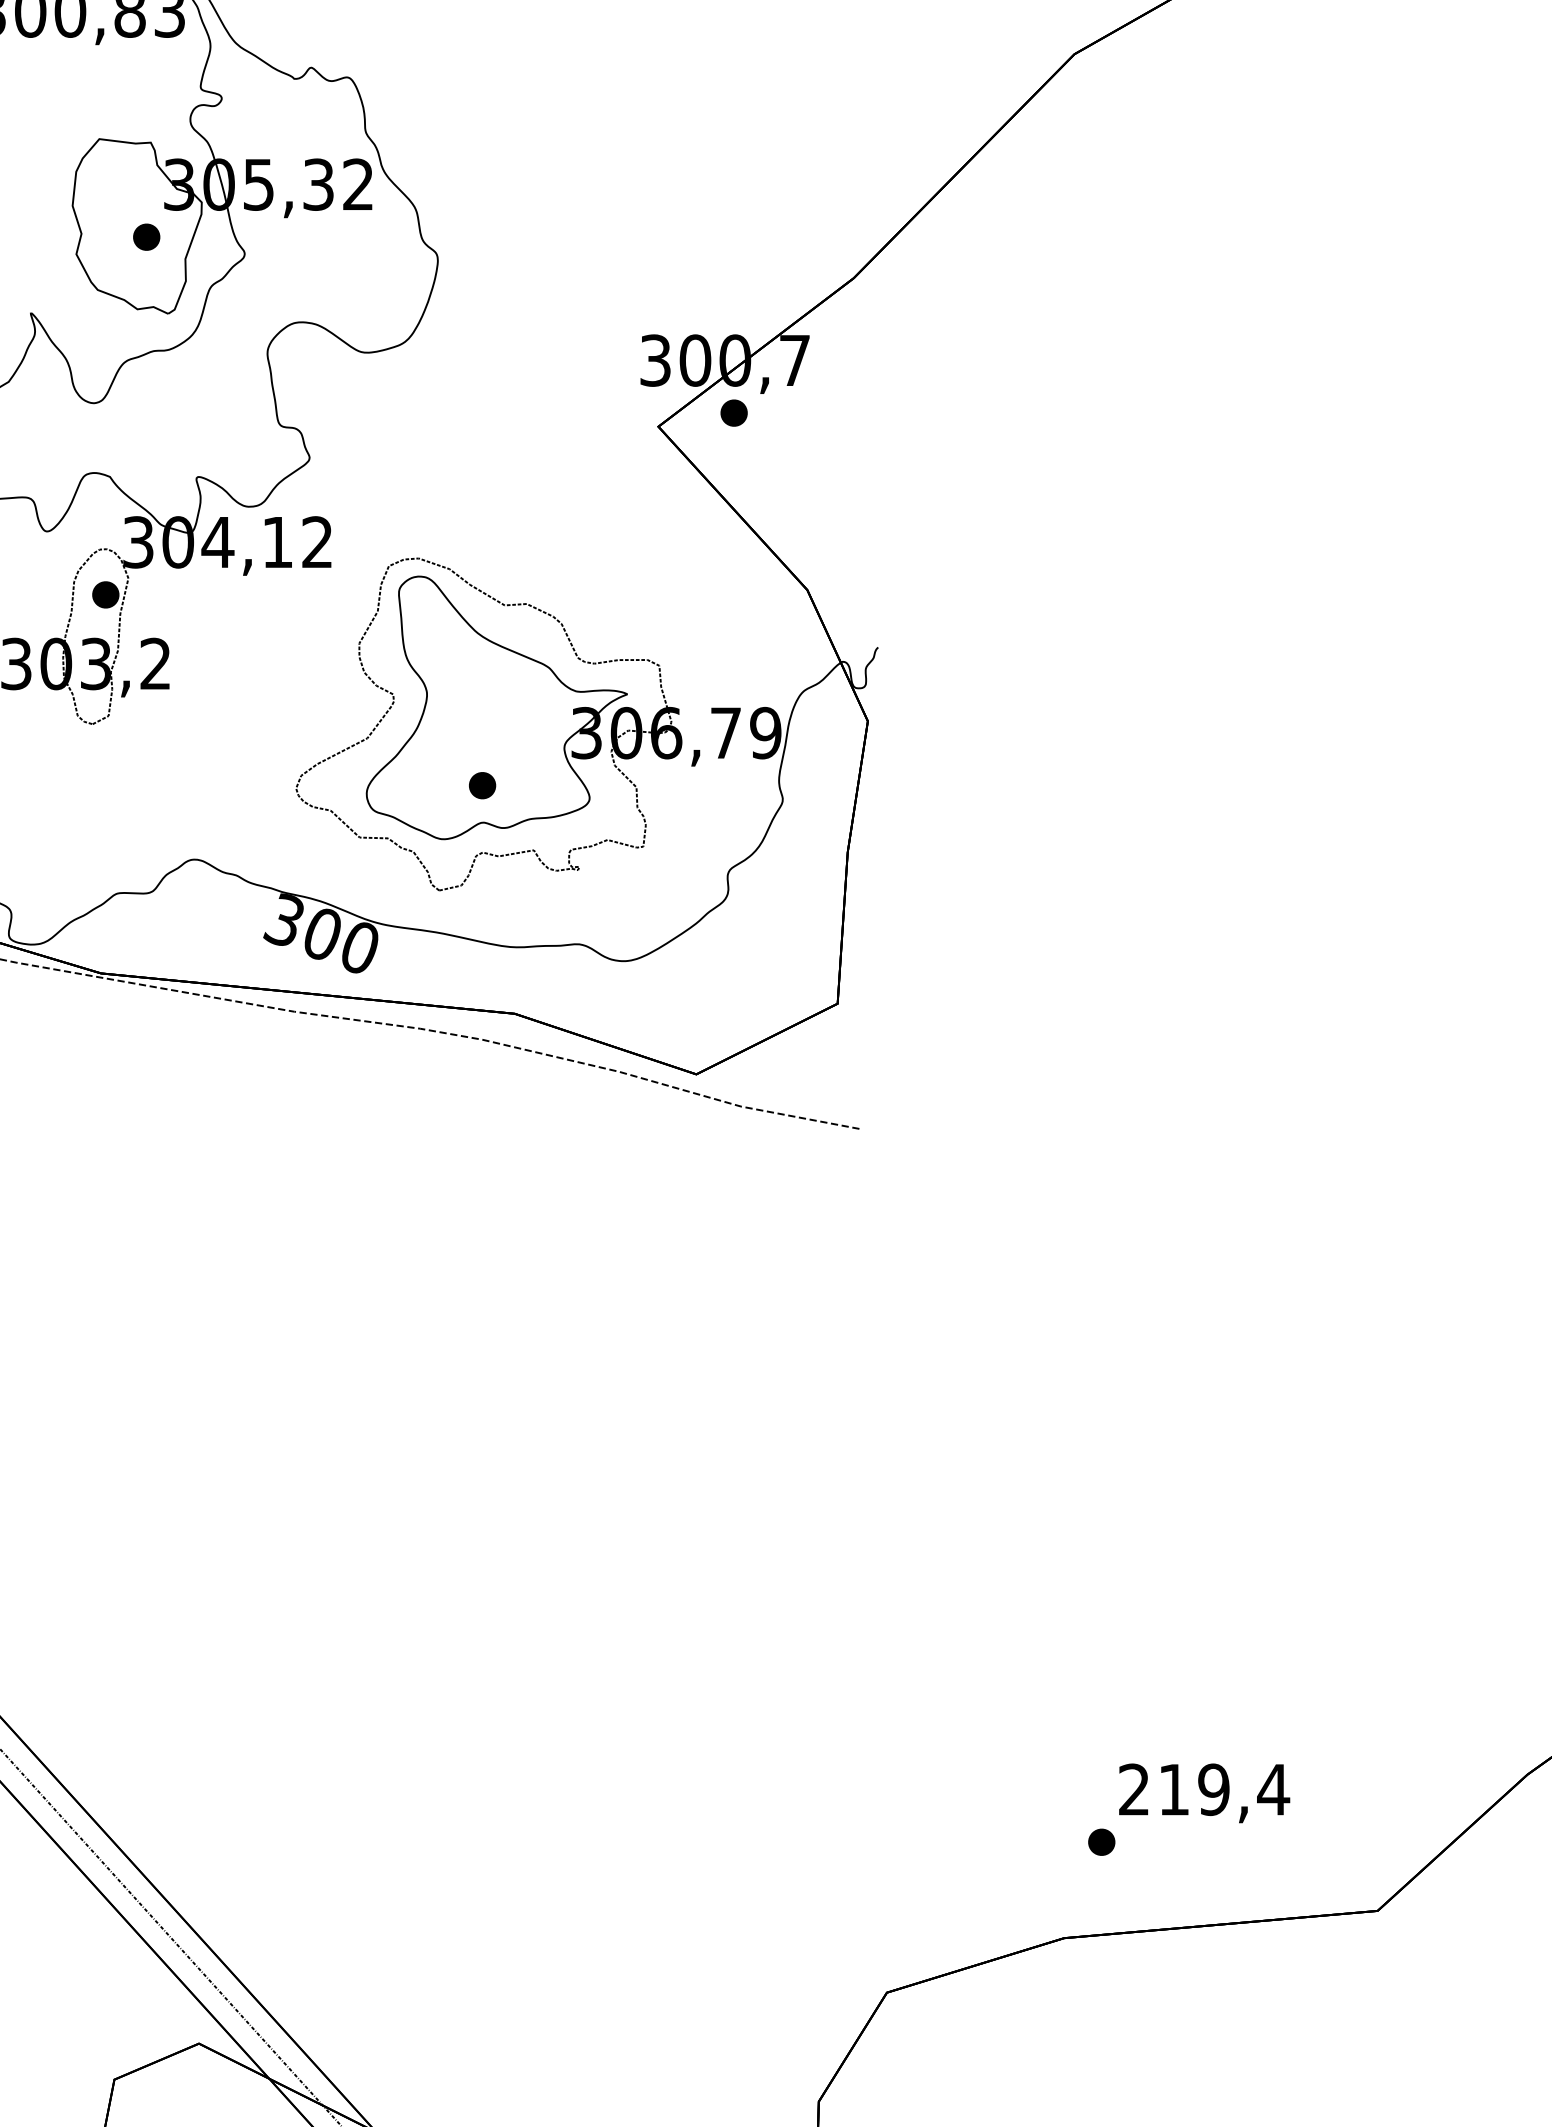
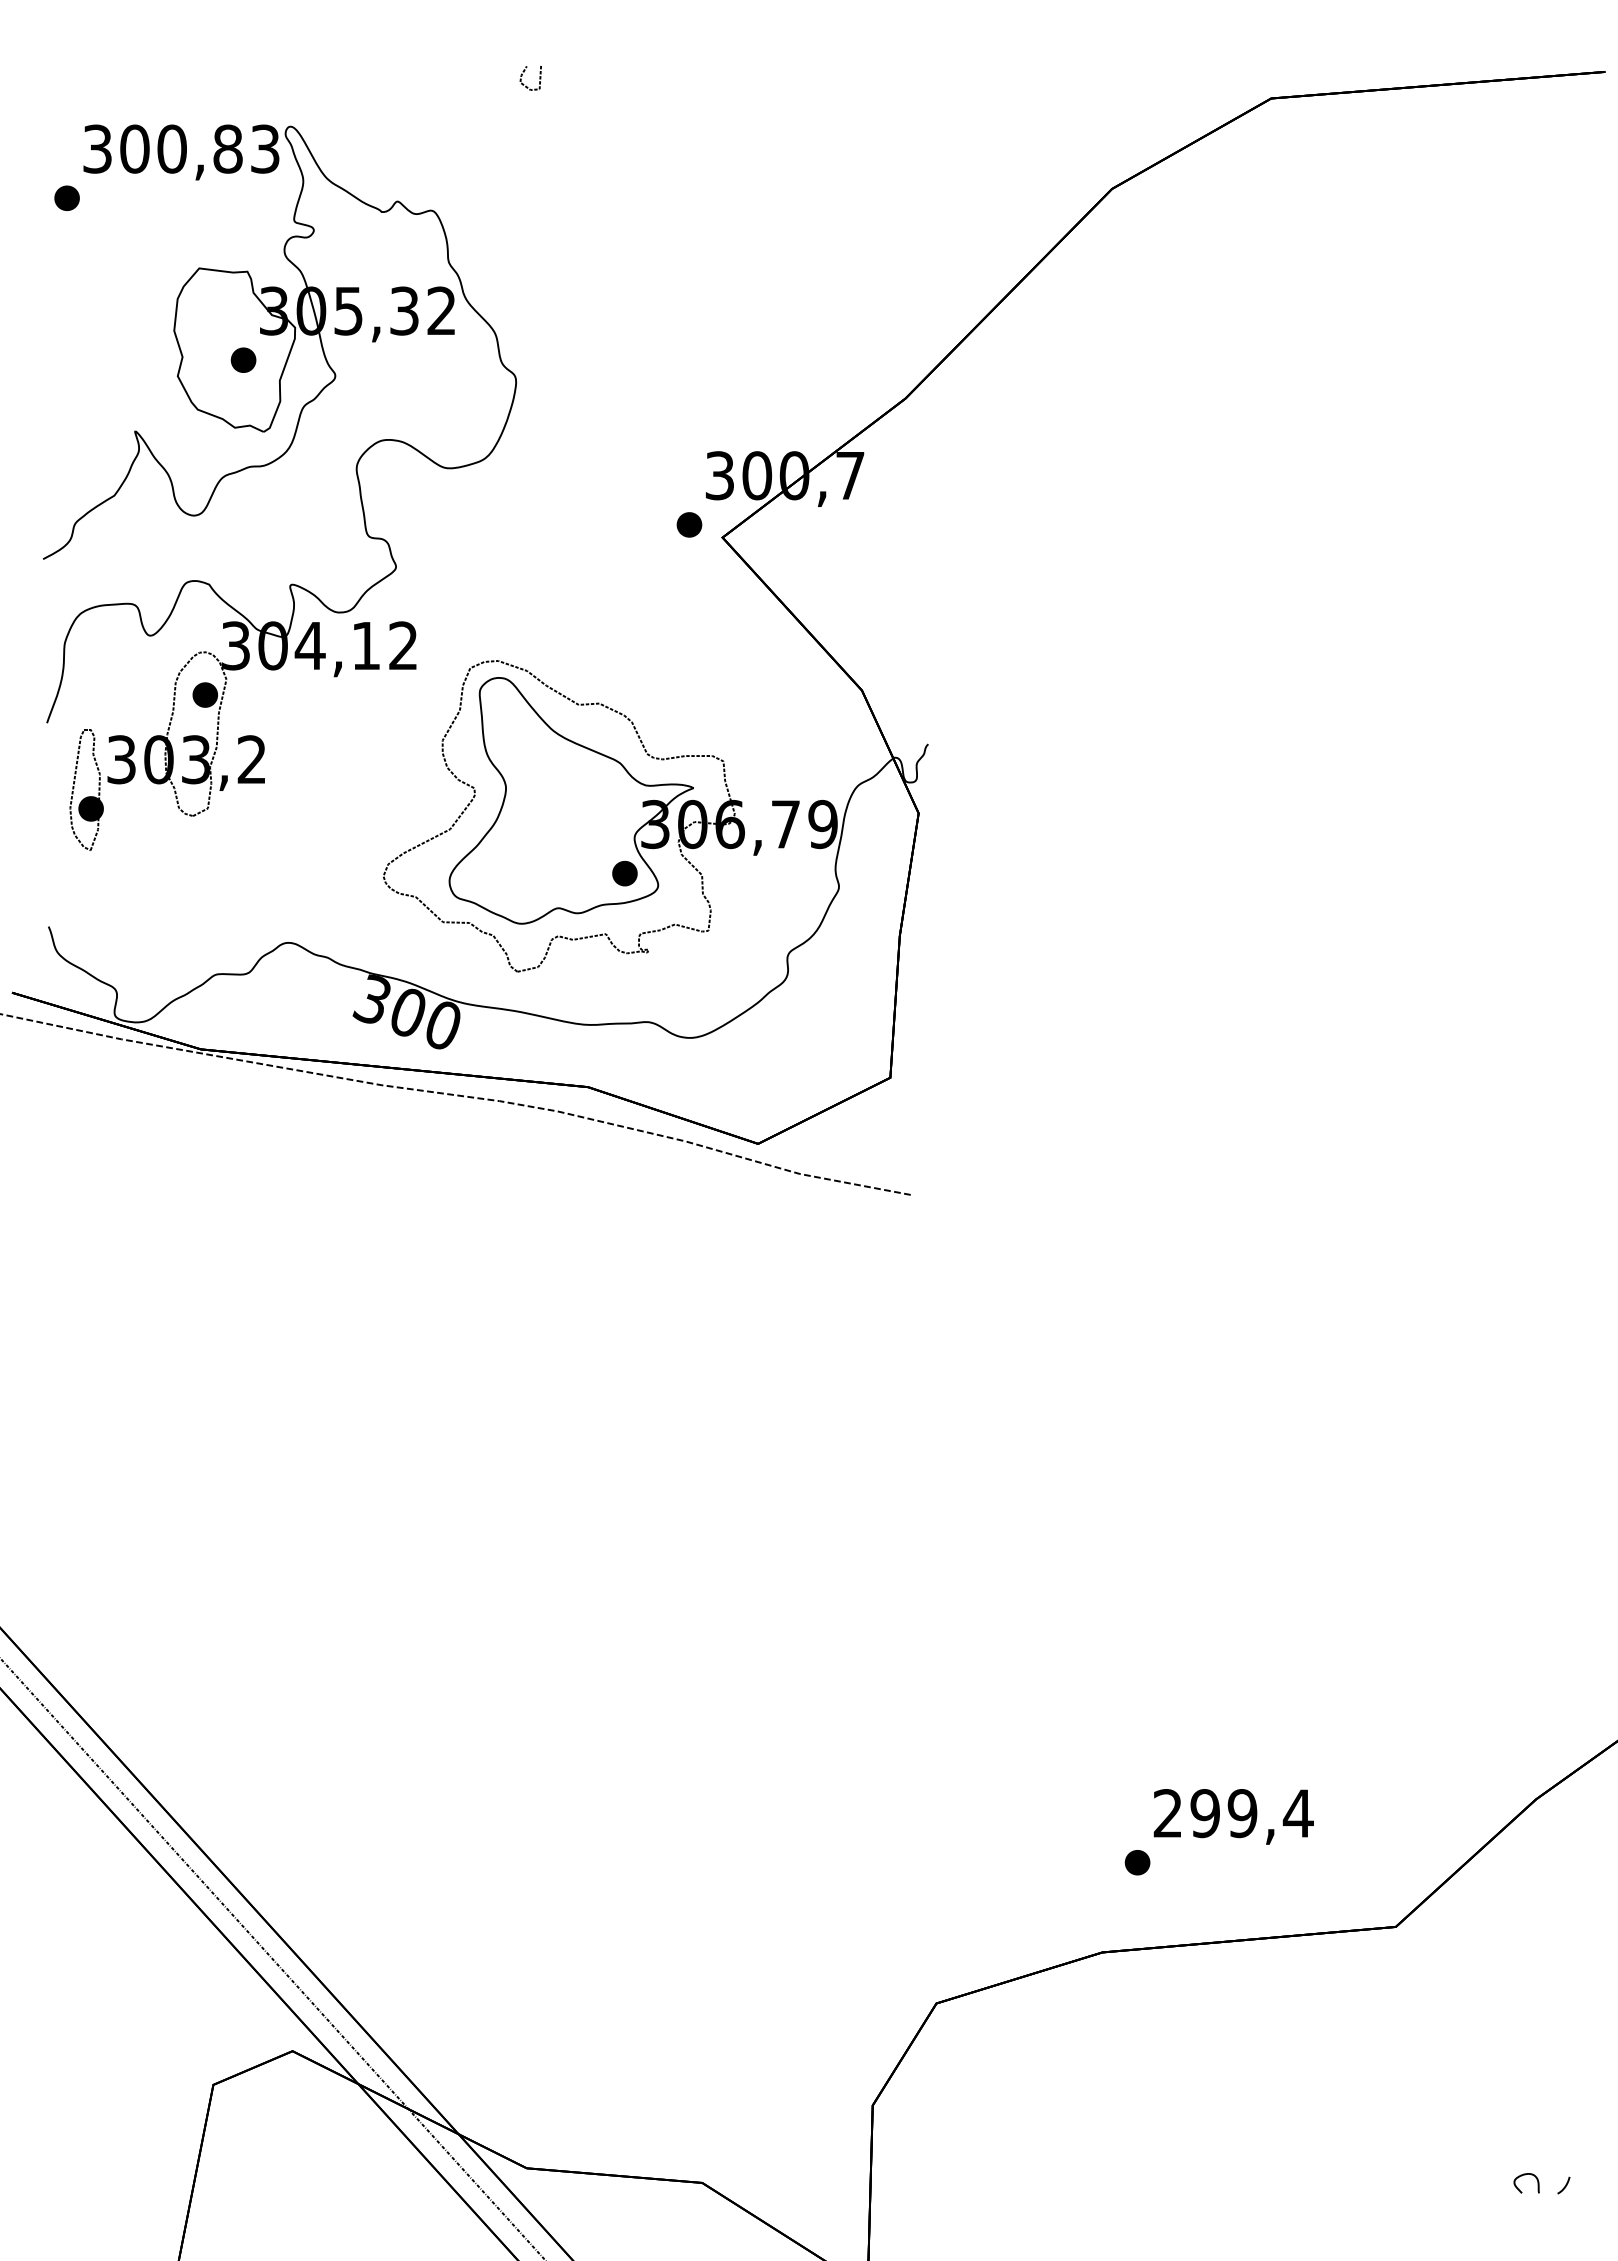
part: (734, 412) -> (689, 524), moved
part: (482, 785) -> (624, 873), moved
text: (1173, 1789) -> (1204, 1813), 219,4 -> 299,4

